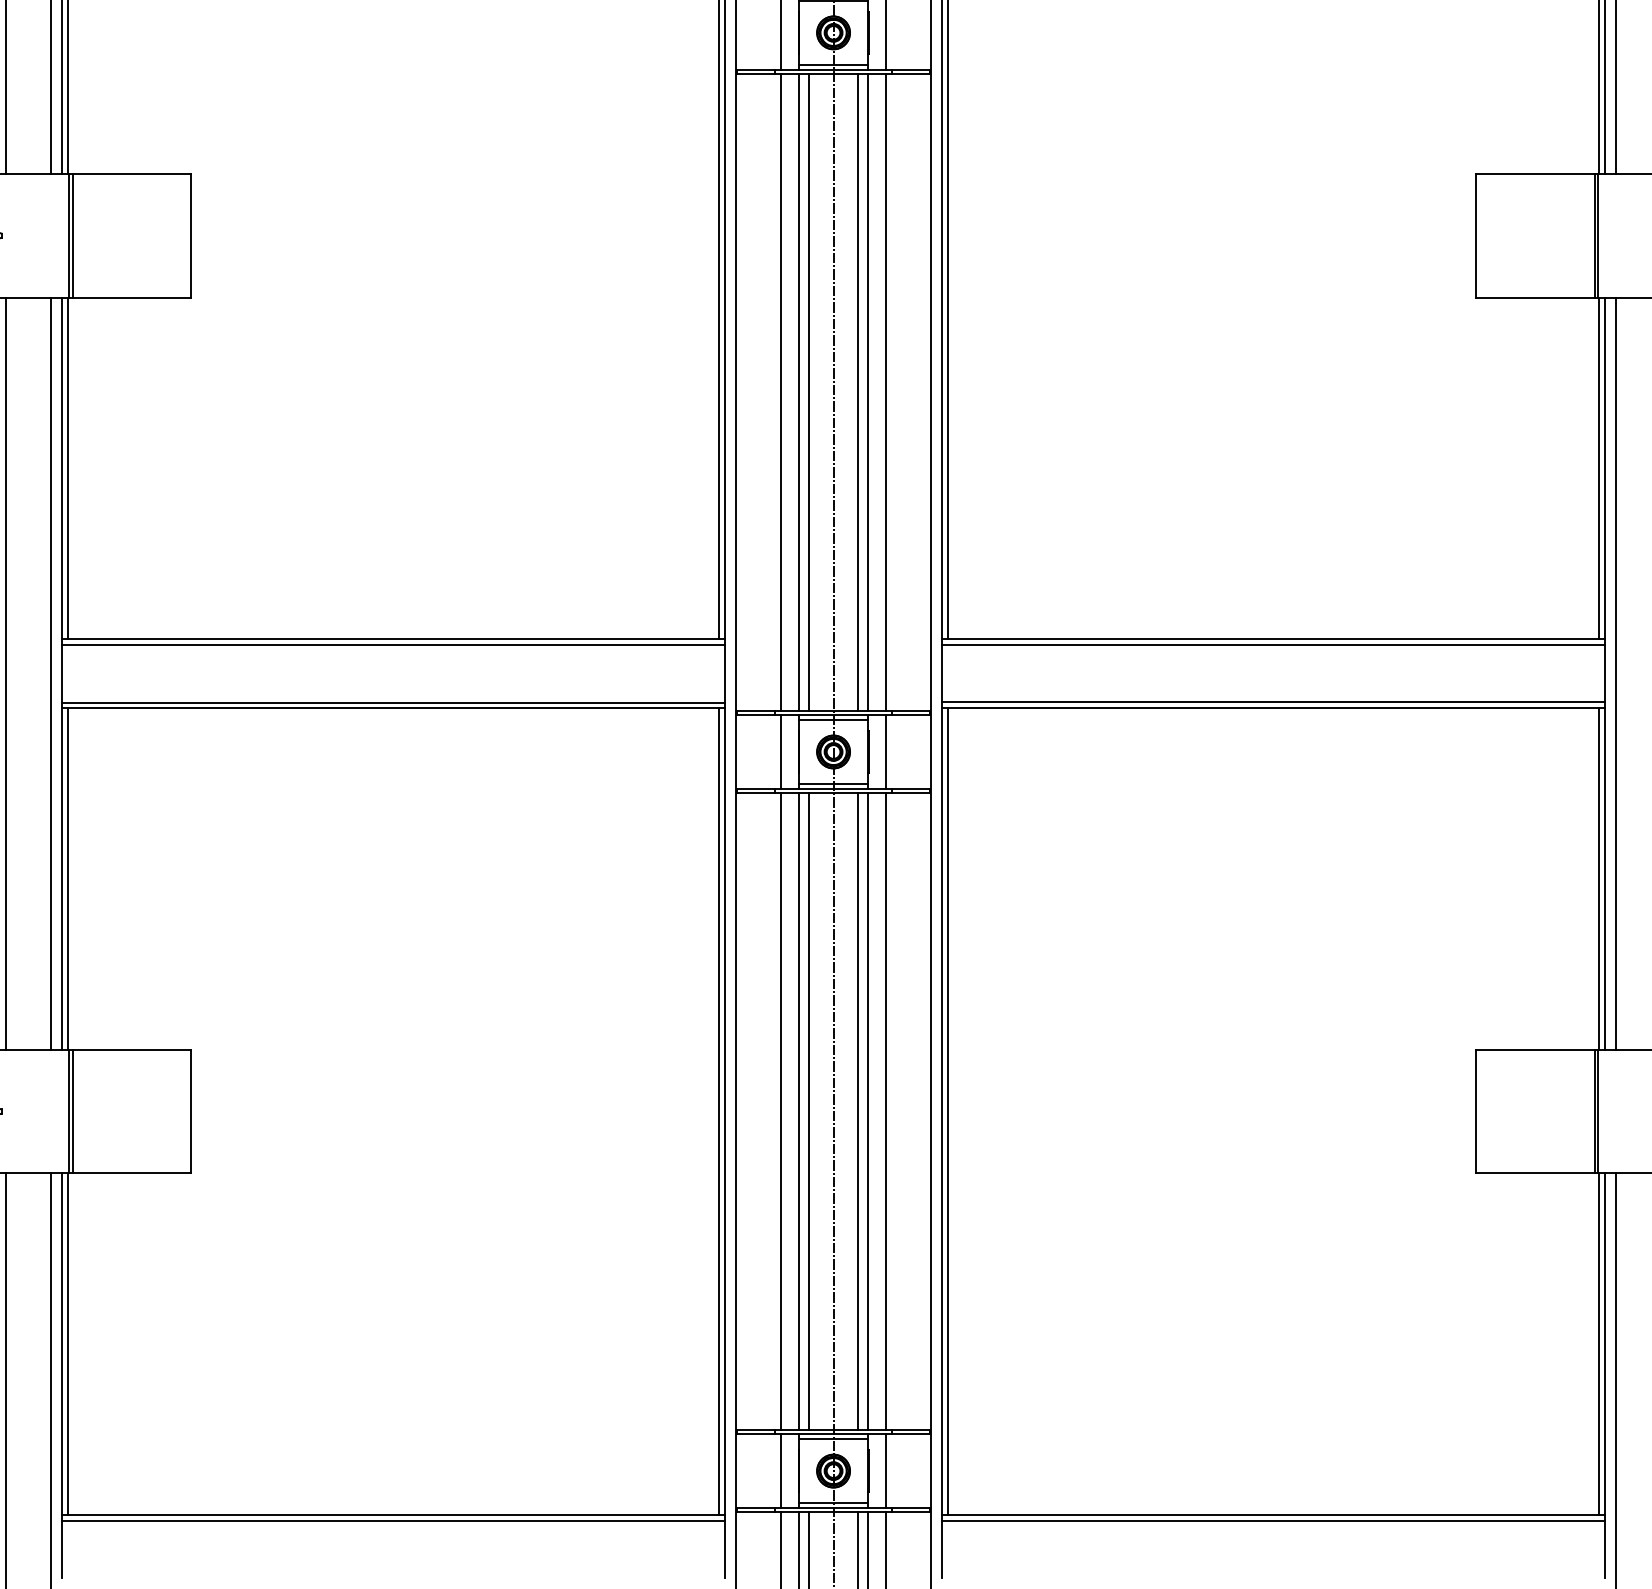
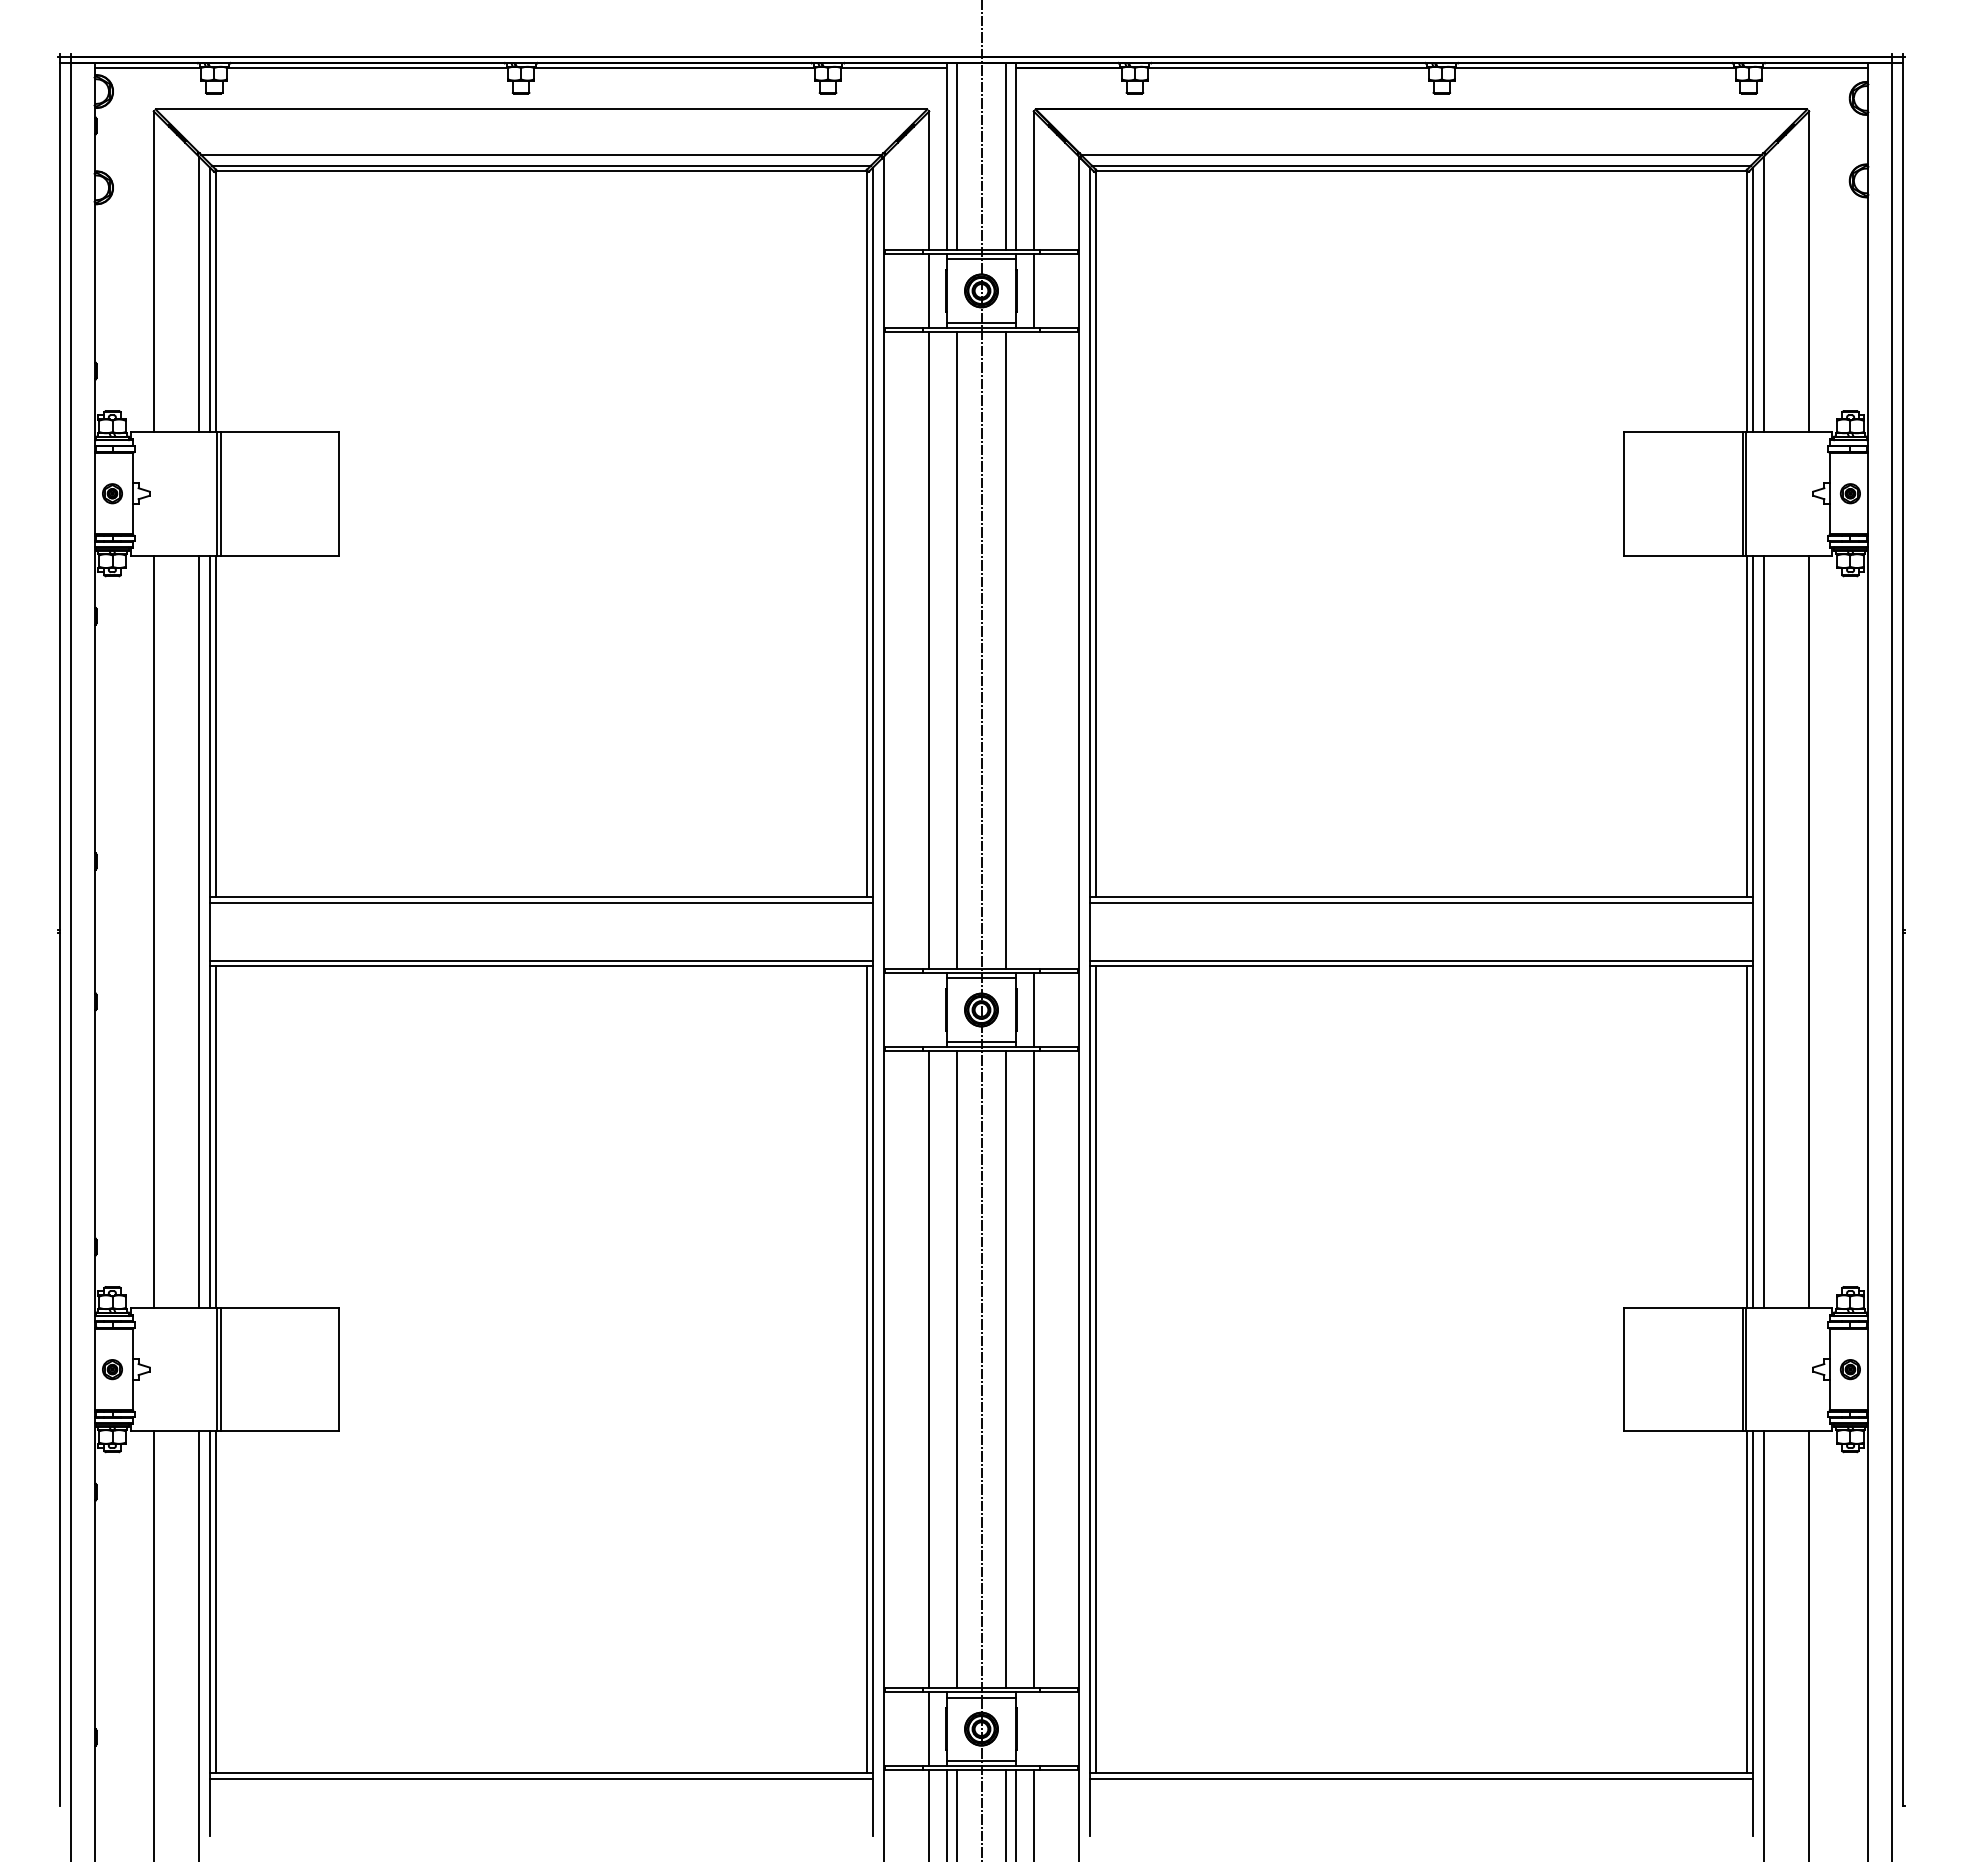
line: (799, 392) -> (947, 650), removed
line: (867, 392) -> (1015, 650), removed
line: (885, 392) -> (1033, 650), removed
line: (781, 751) -> (929, 1009), removed
line: (799, 1111) -> (947, 1369), removed
line: (867, 1111) -> (1015, 1369), removed
line: (885, 1471) -> (1033, 1729), removed

